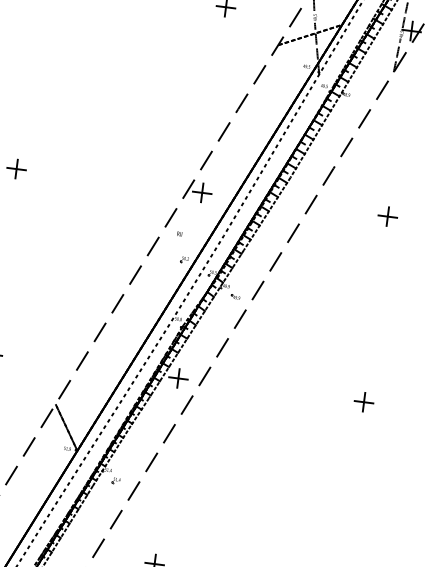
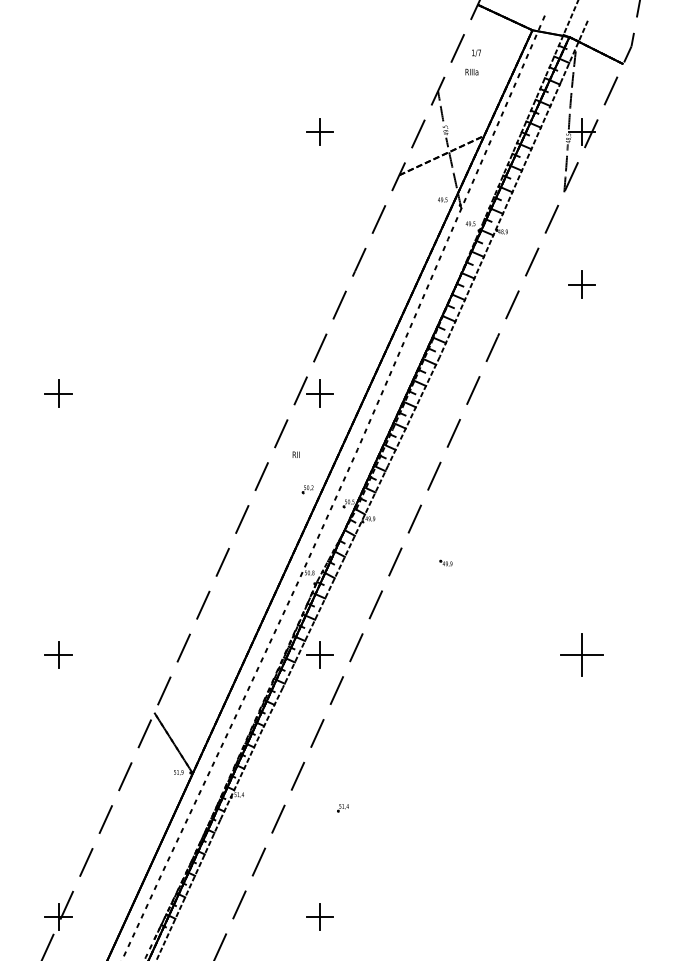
part: (387, 216) -> (581, 284), moved
part: (235, 296) -> (445, 562), moved
part: (363, 401) -> (581, 654), size x1.6
part: (115, 480) -> (342, 808), moved

